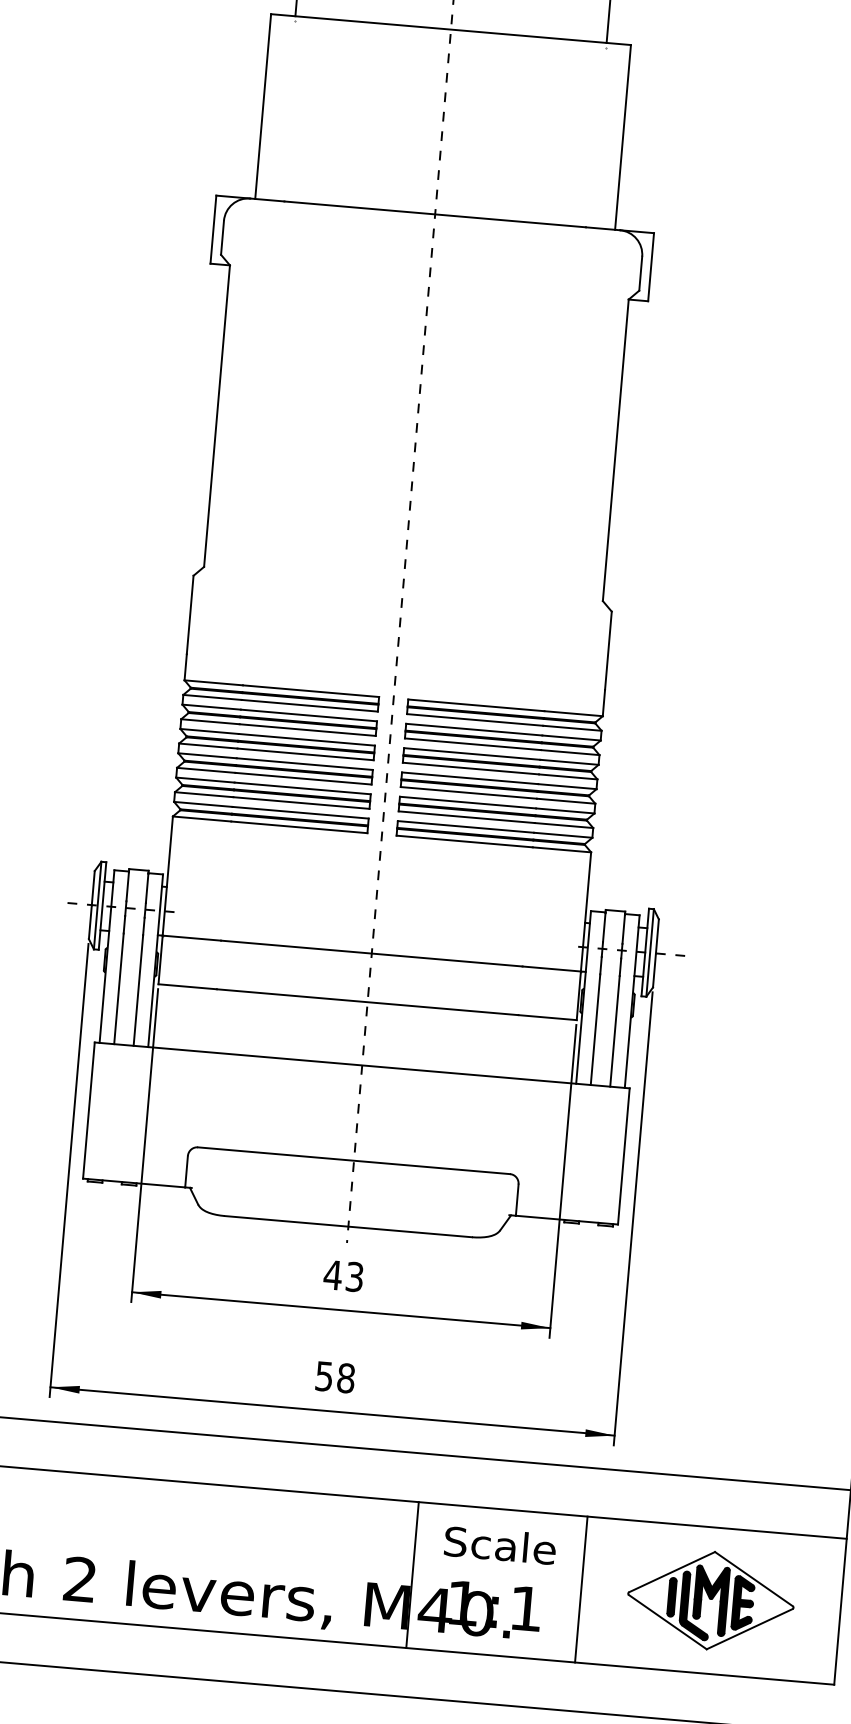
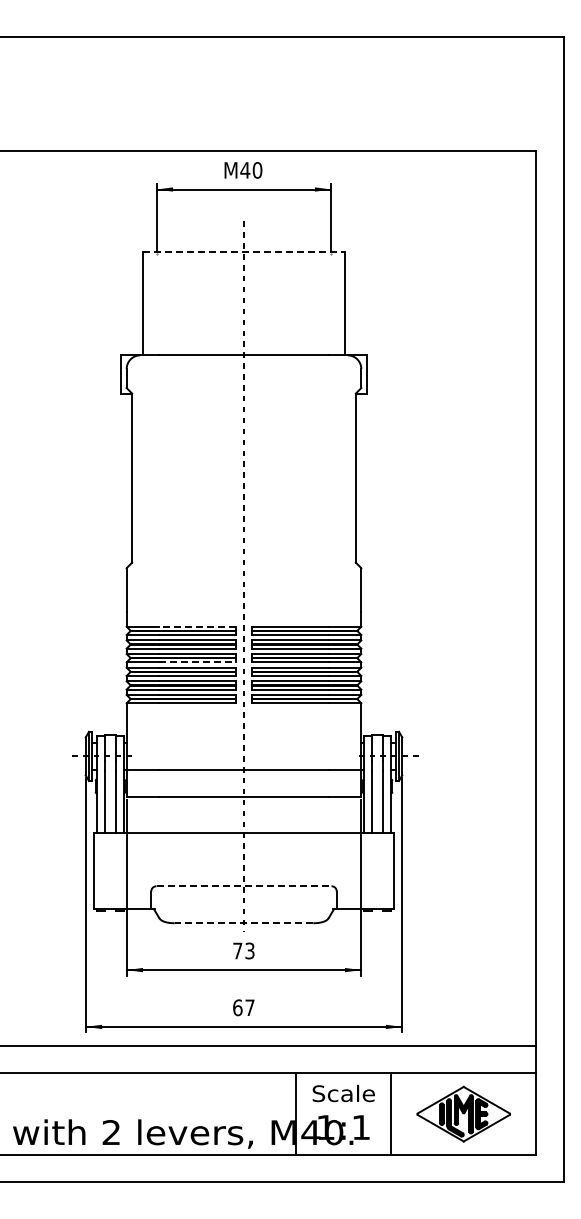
line: (451, 29) -> (244, 251), solid -> dashed
line: (310, 690) -> (197, 626), solid -> dashed
line: (307, 754) -> (198, 662), solid -> dashed
line: (354, 1161) -> (244, 886), solid -> dashed
line: (347, 1227) -> (243, 923), solid -> dashed
text: (332, 1274) -> (237, 950), 43 -> 73
text: (334, 1376) -> (243, 1007), 58 -> 67

